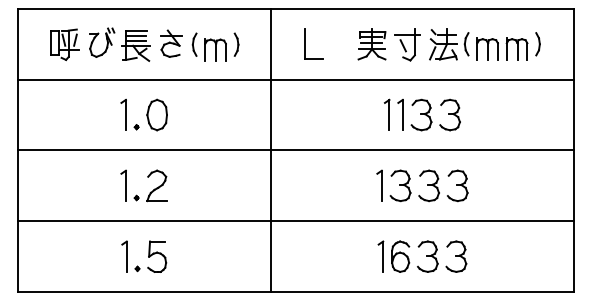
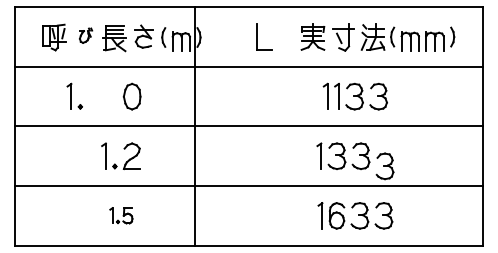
part: (102, 42) -> (86, 35), size x0.6
part: (129, 114) -> (74, 96), moved
line: (270, 150) -> (194, 126), moved
part: (457, 185) -> (384, 166), moved
part: (144, 256) -> (121, 215), size x0.6

